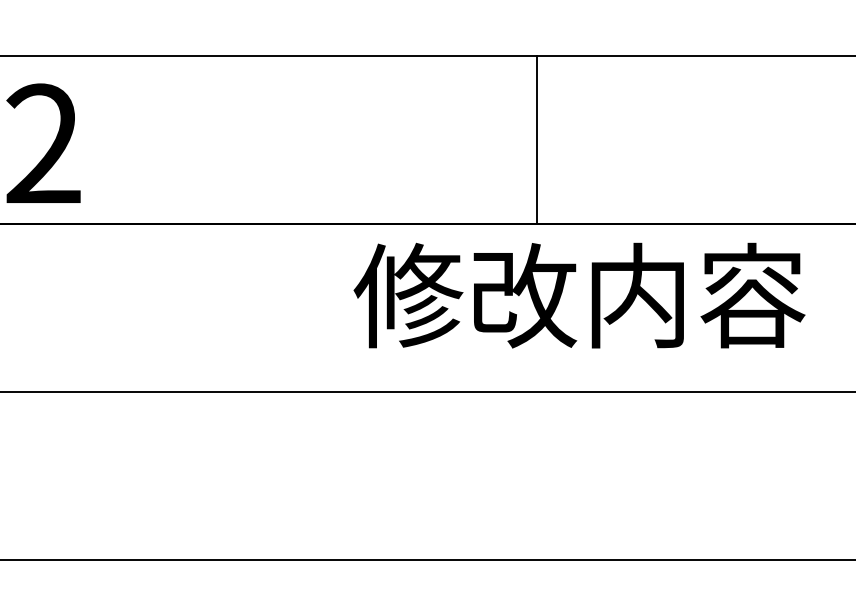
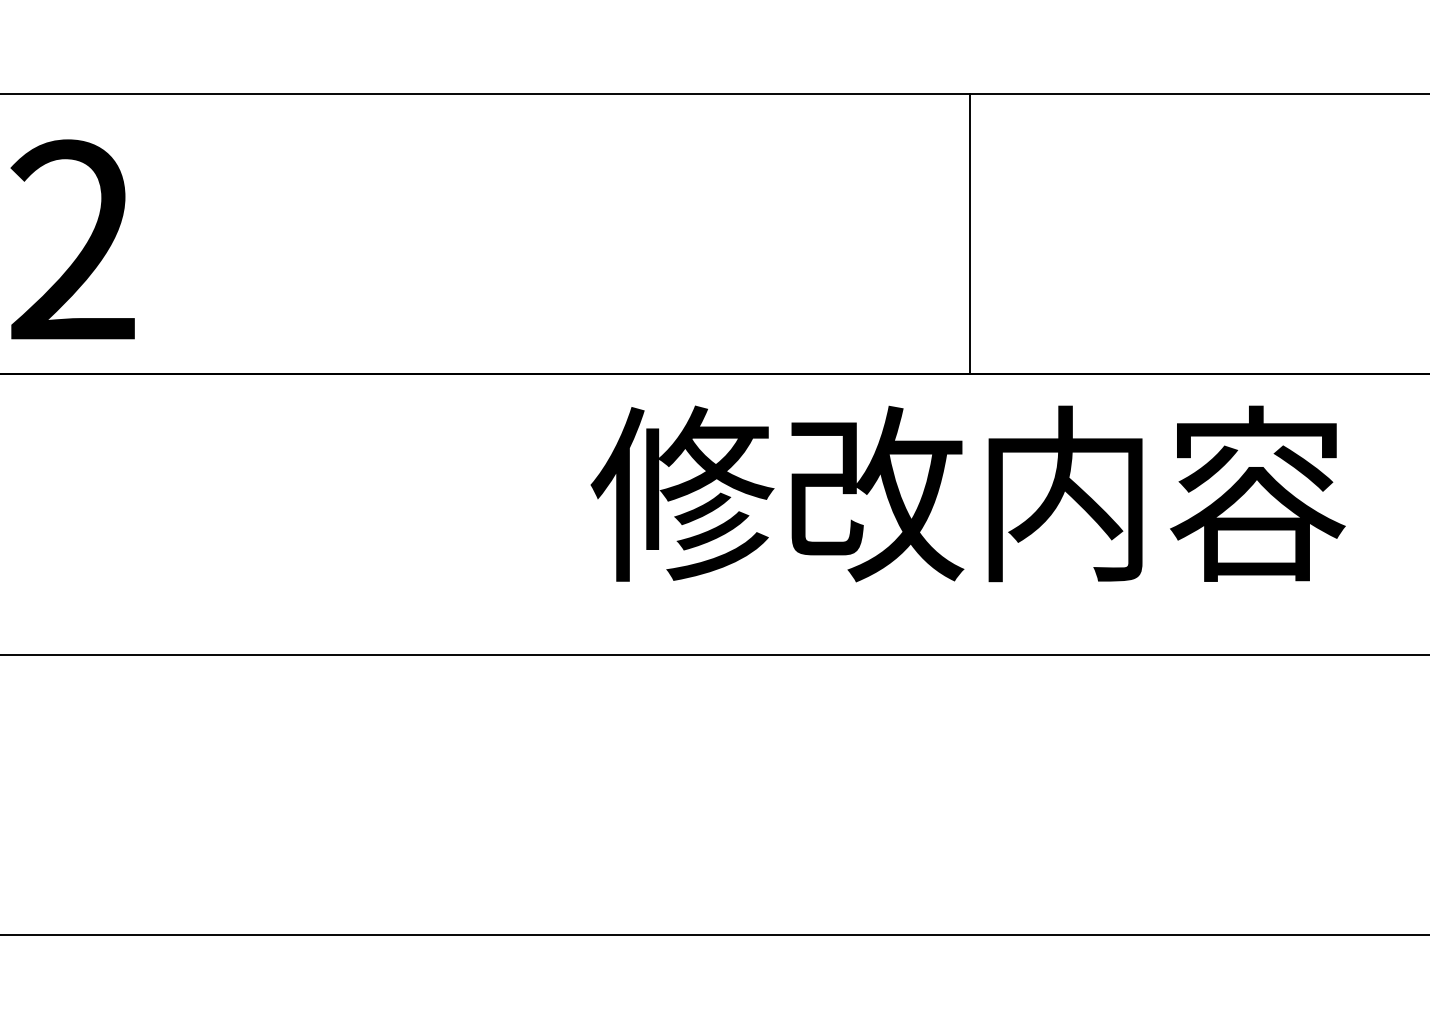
line: (536, 140) -> (969, 234), moved

